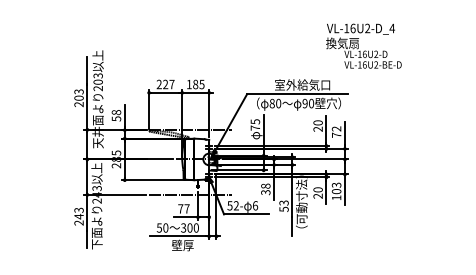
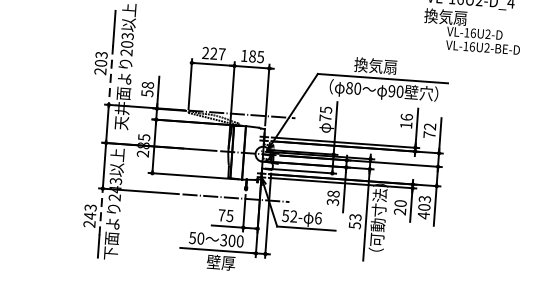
text: (302, 84) -> (390, 66), 室外給気口 -> 換気扇
line: (87, 107) -> (111, 76), solid -> dashed
text: (317, 125) -> (405, 120), 20 -> 16
text: (336, 197) -> (423, 215), 103 -> 403
text: (186, 208) -> (229, 215), 77 -> 75
line: (87, 212) -> (101, 211), solid -> dashed

